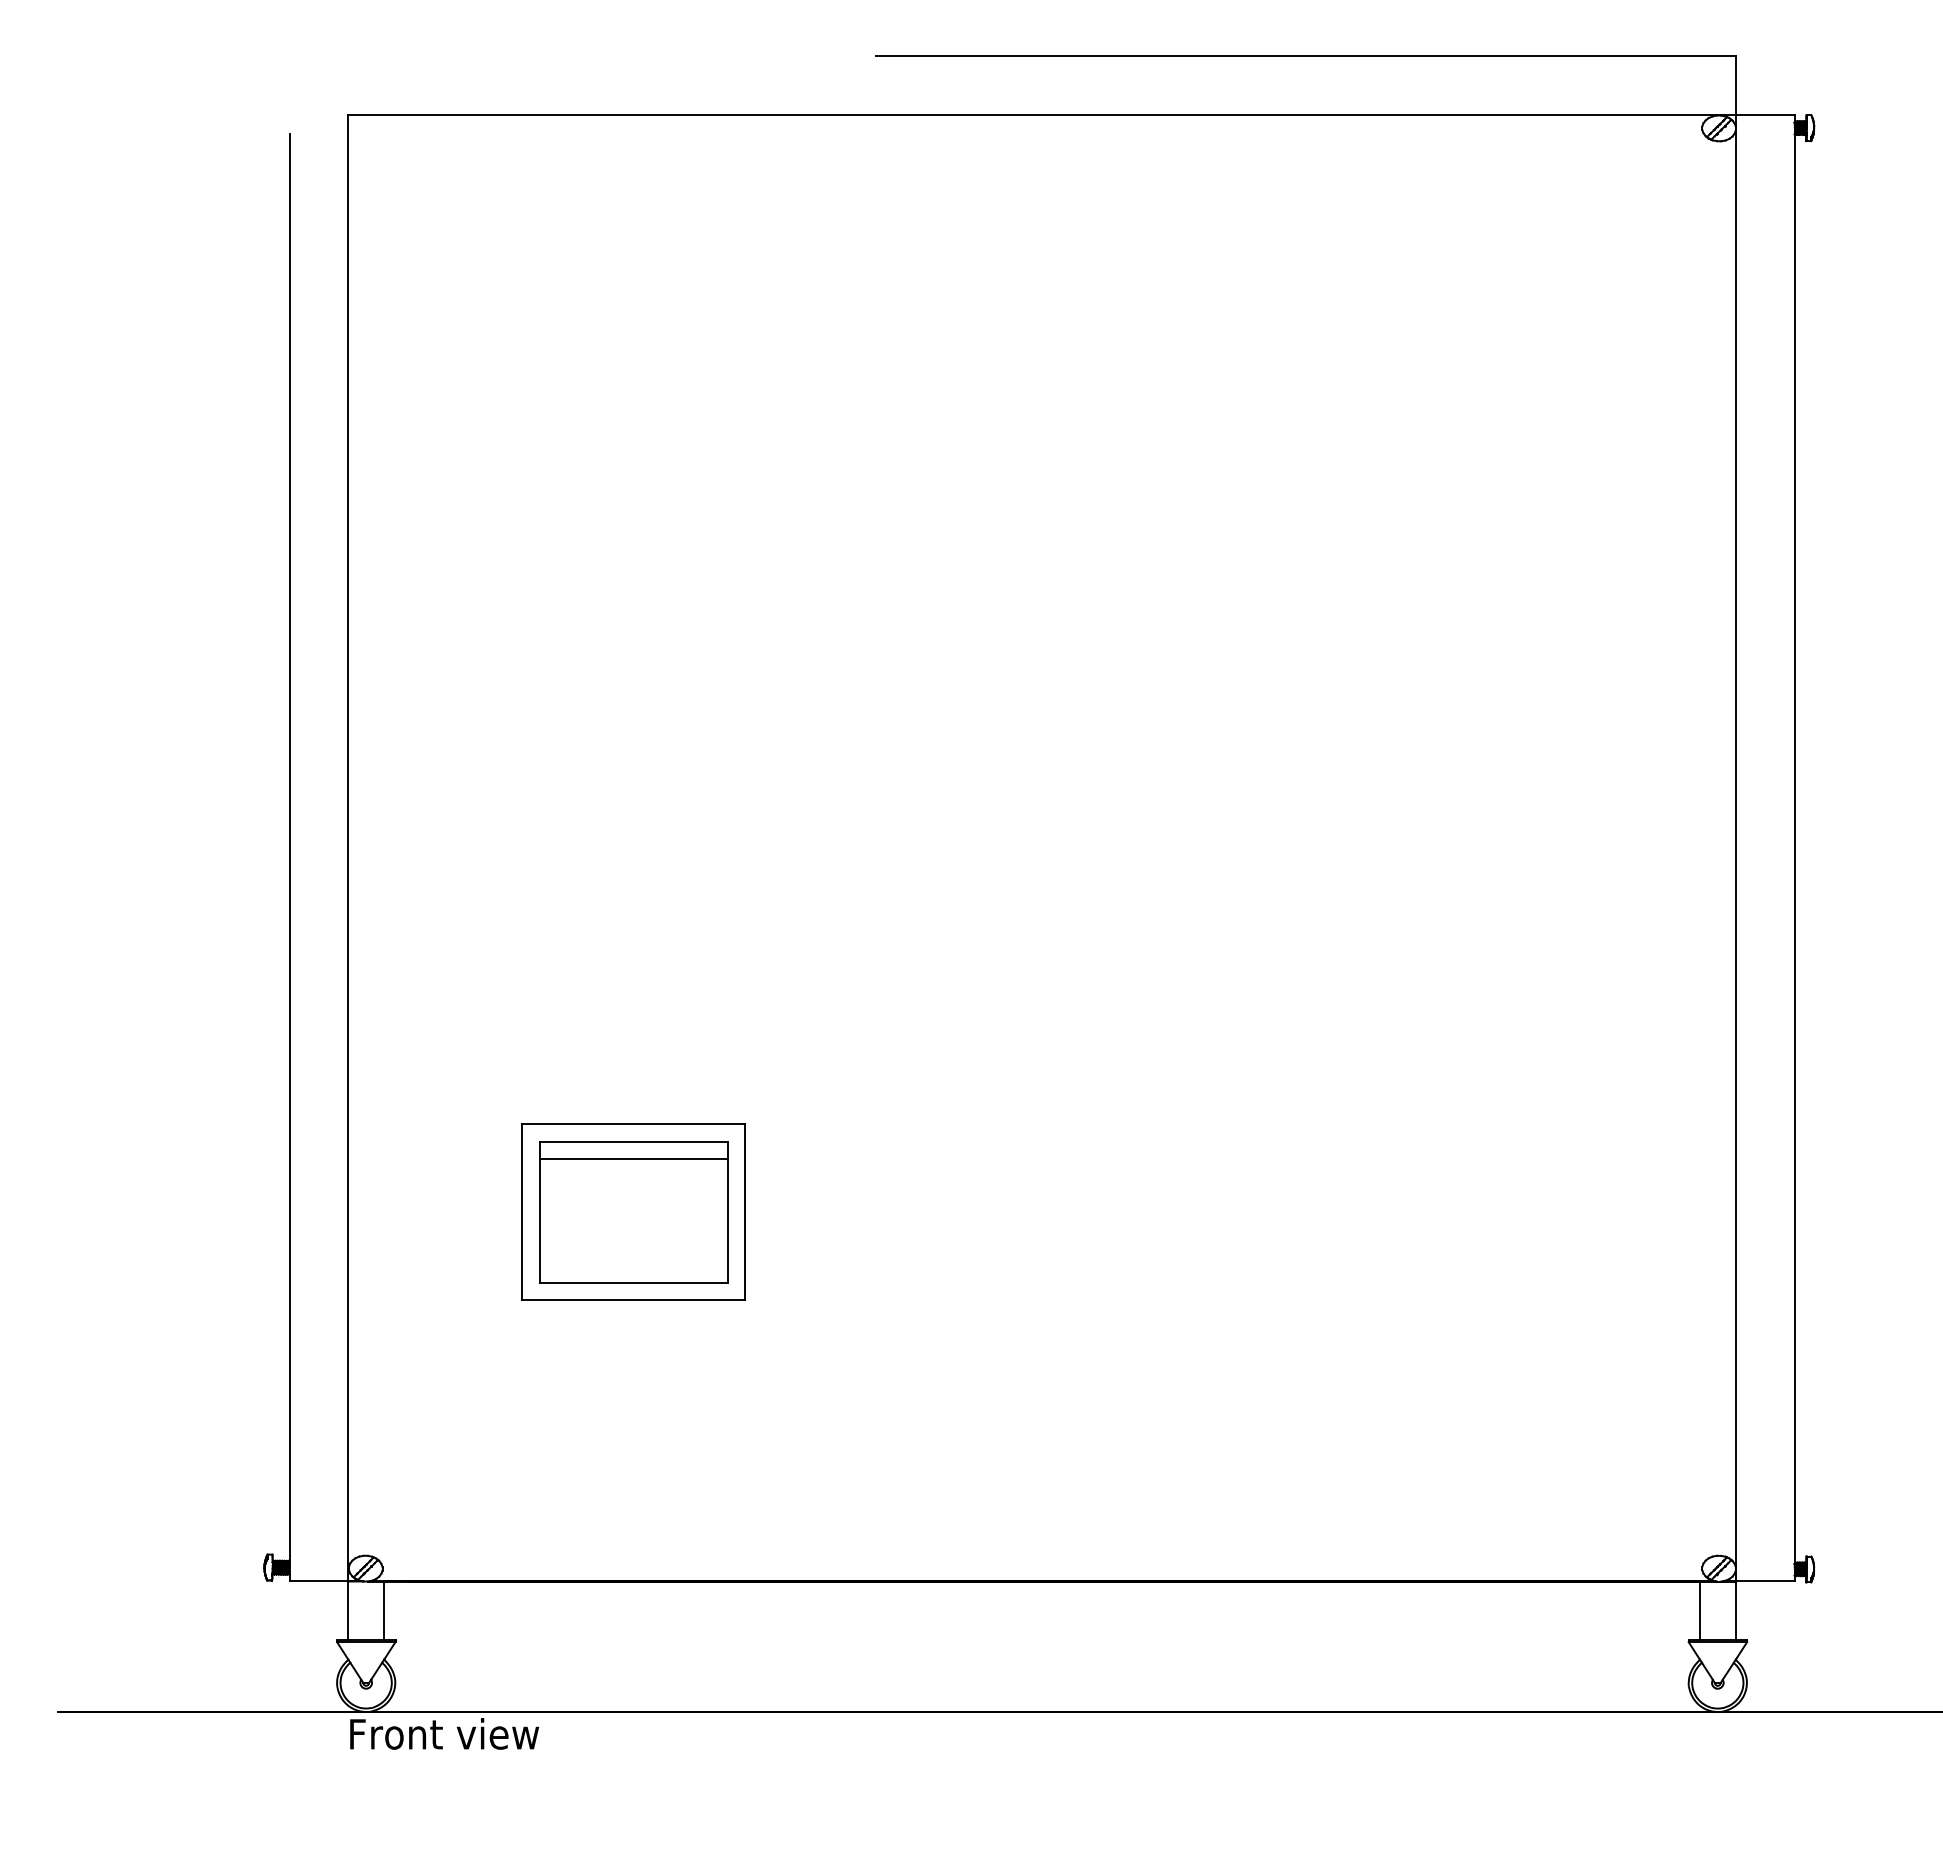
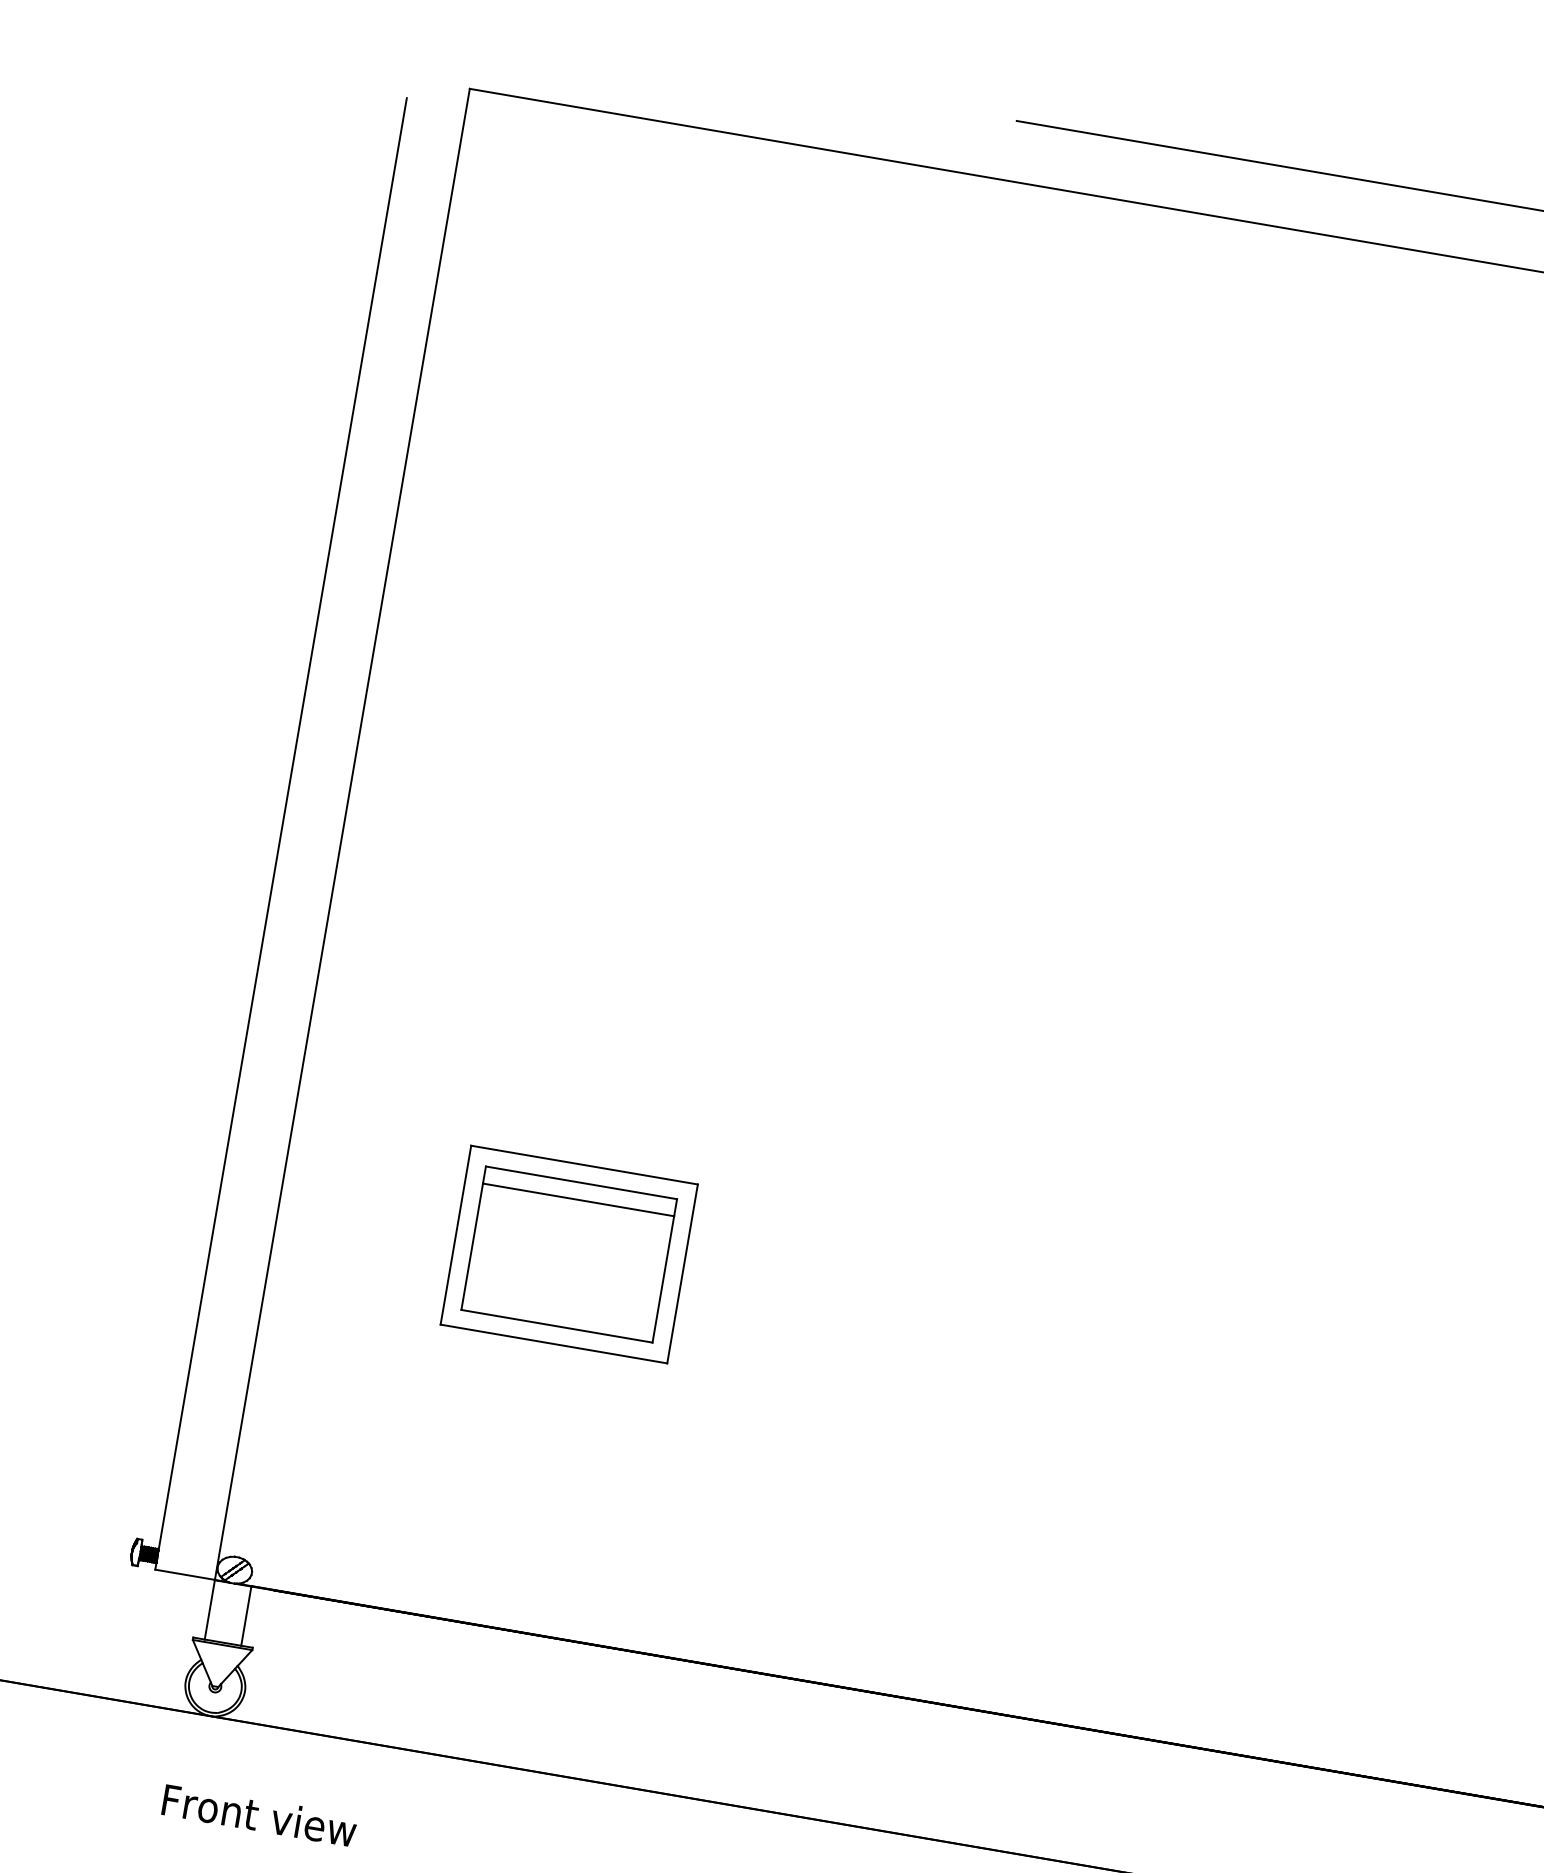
text: (444, 1733) -> (259, 1815), moved

